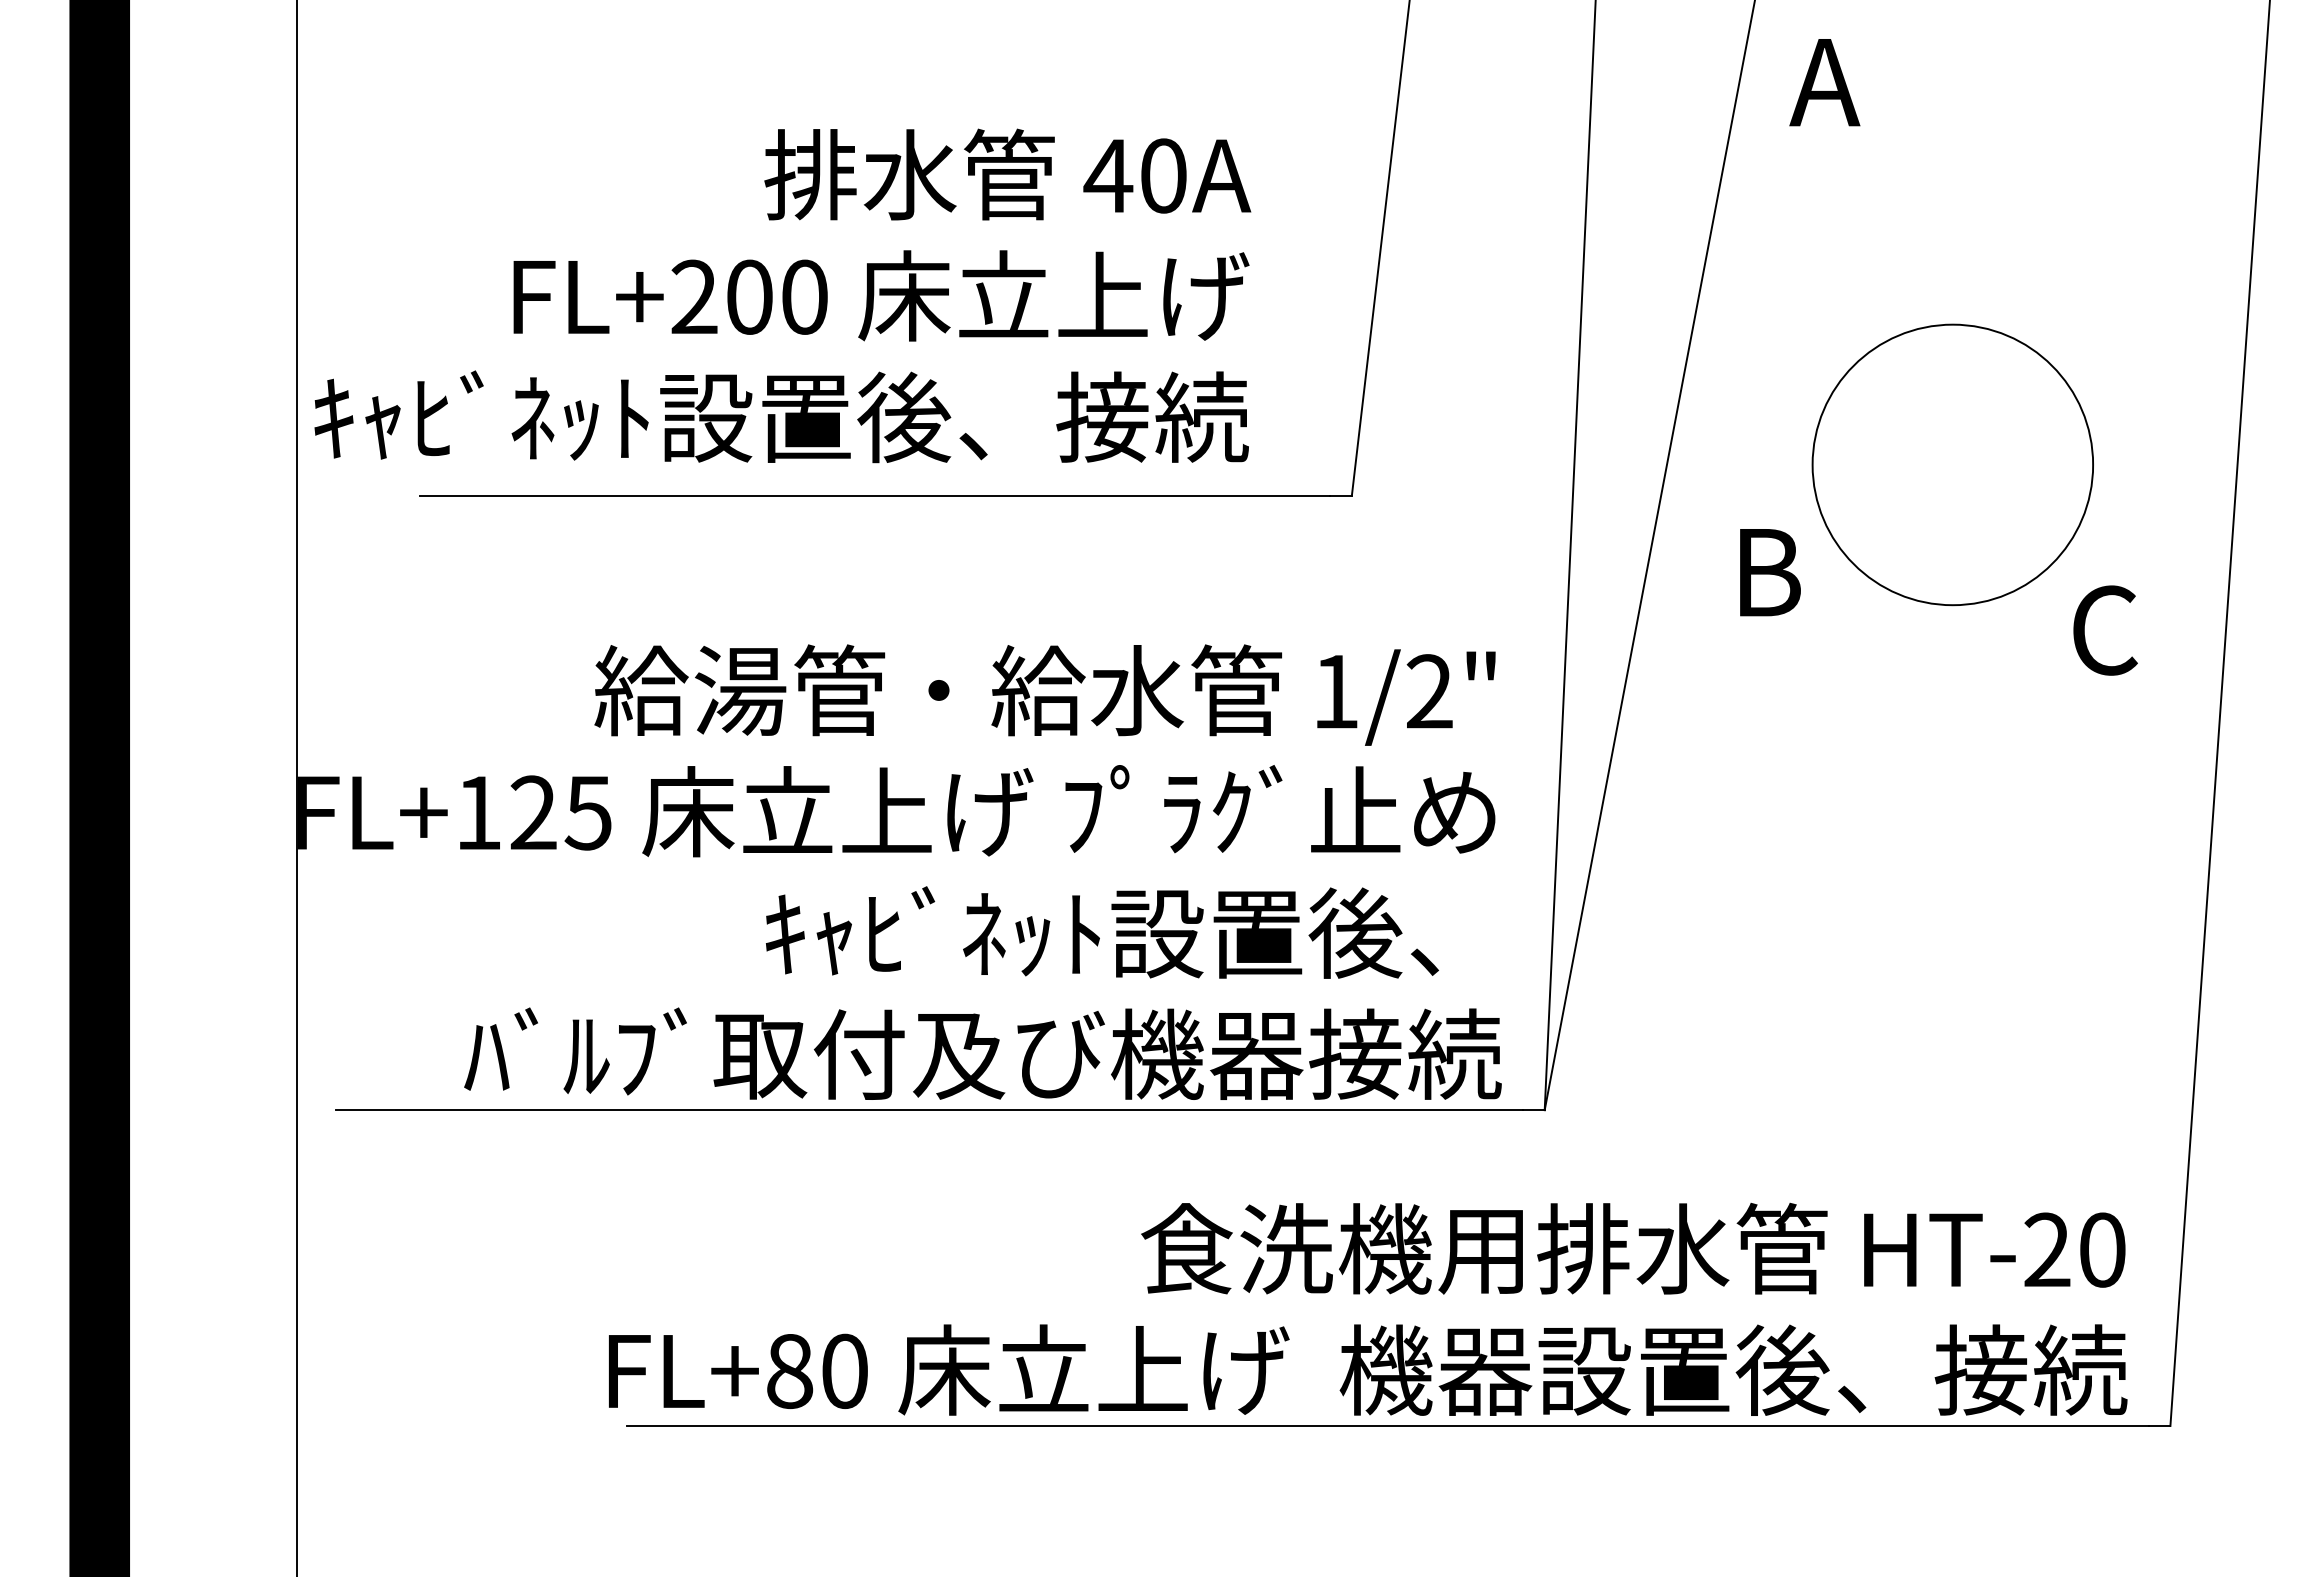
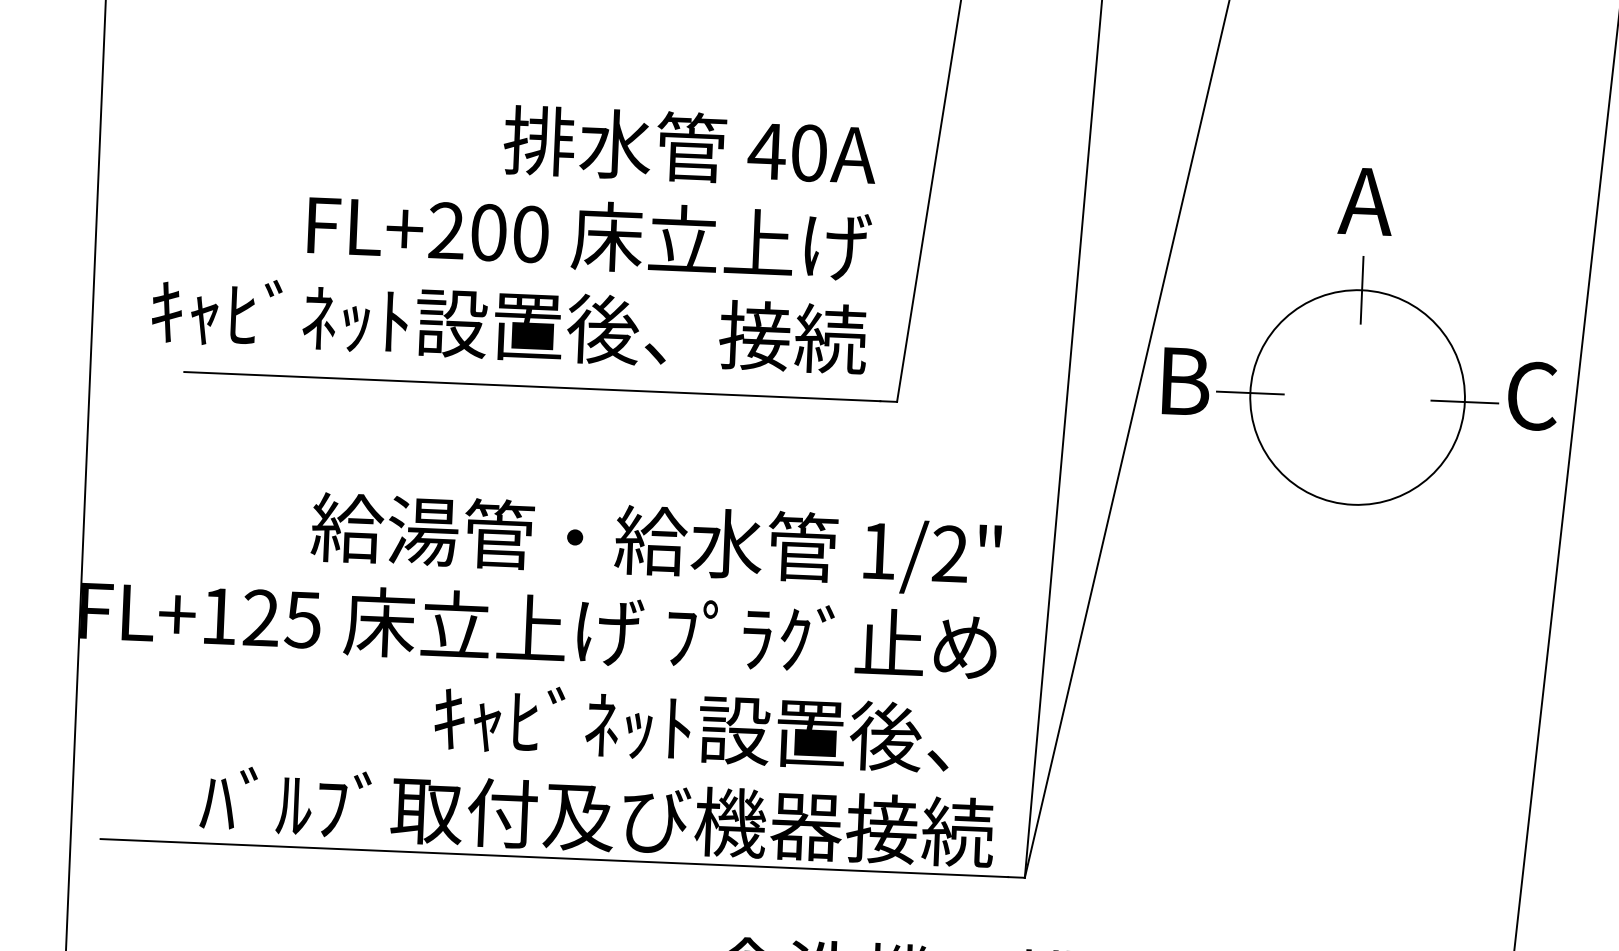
text: (1824, 82) -> (1365, 201), moved
text: (782, 295) -> (514, 232), moved
line: (1952, 324) -> (1361, 290), added
line: (1812, 464) -> (1250, 392), added
line: (2092, 464) -> (1464, 401), added
text: (1770, 572) -> (1186, 381), moved
text: (2105, 630) -> (1532, 396), moved

